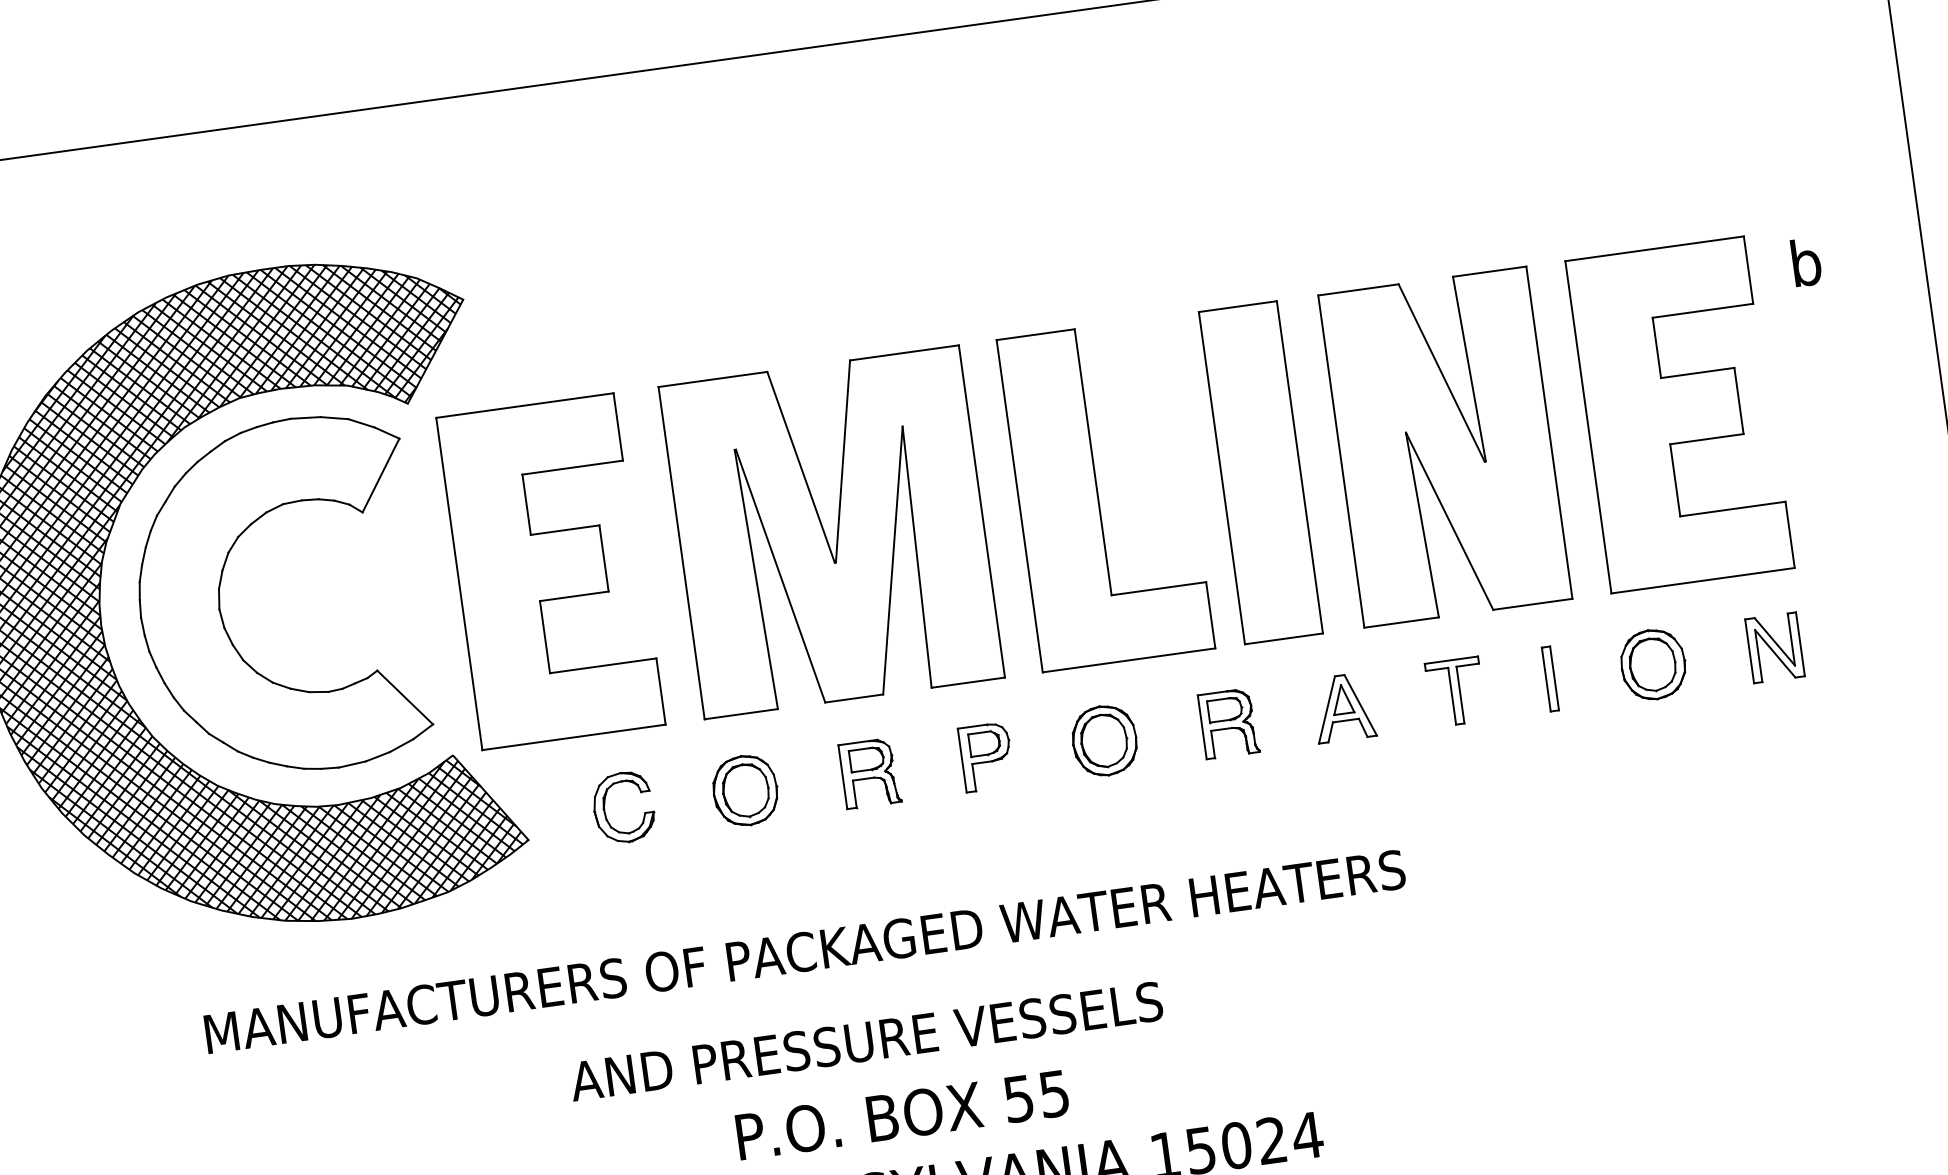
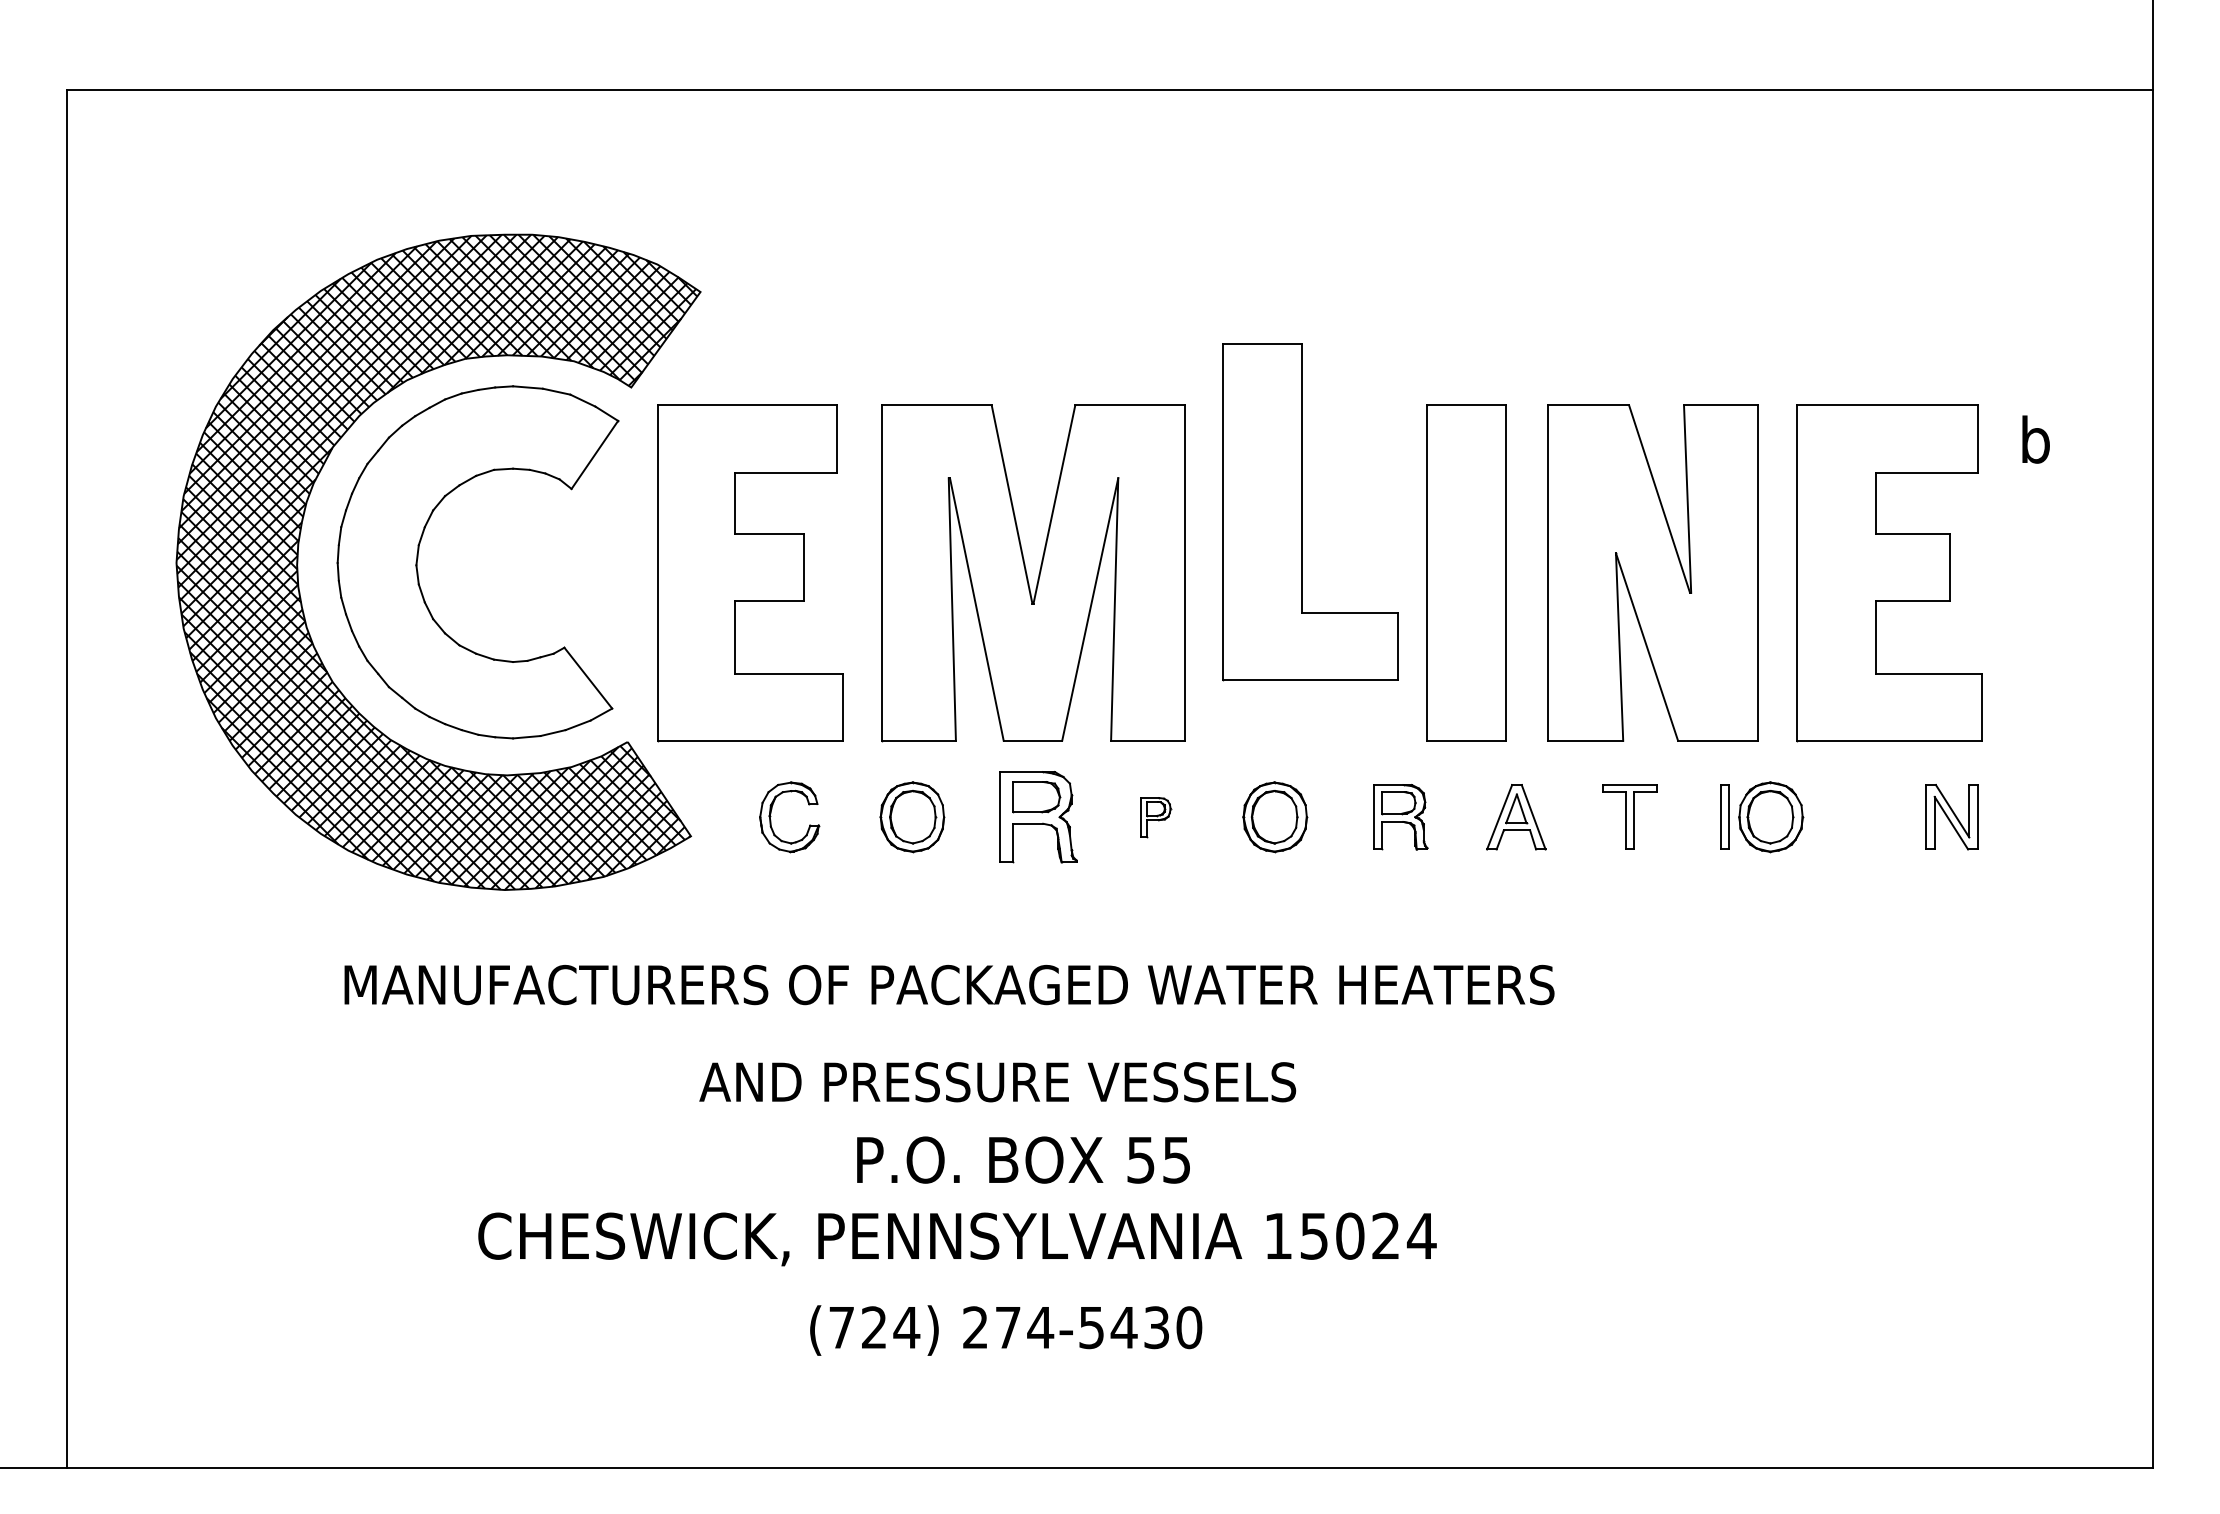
part: (1098, 495) -> (1302, 512), moved
part: (1653, 664) -> (1771, 817), moved
part: (986, 757) -> (1155, 817), size x0.6
part: (870, 773) -> (1038, 817), size x1.4

